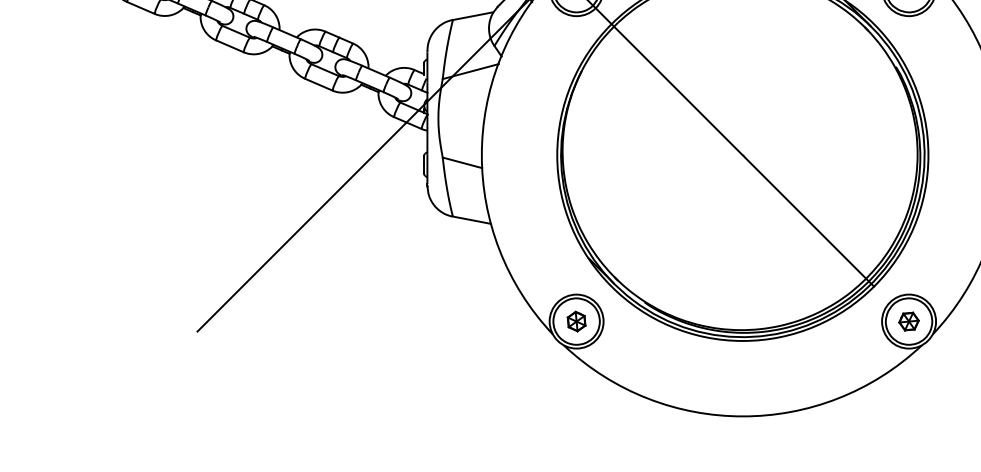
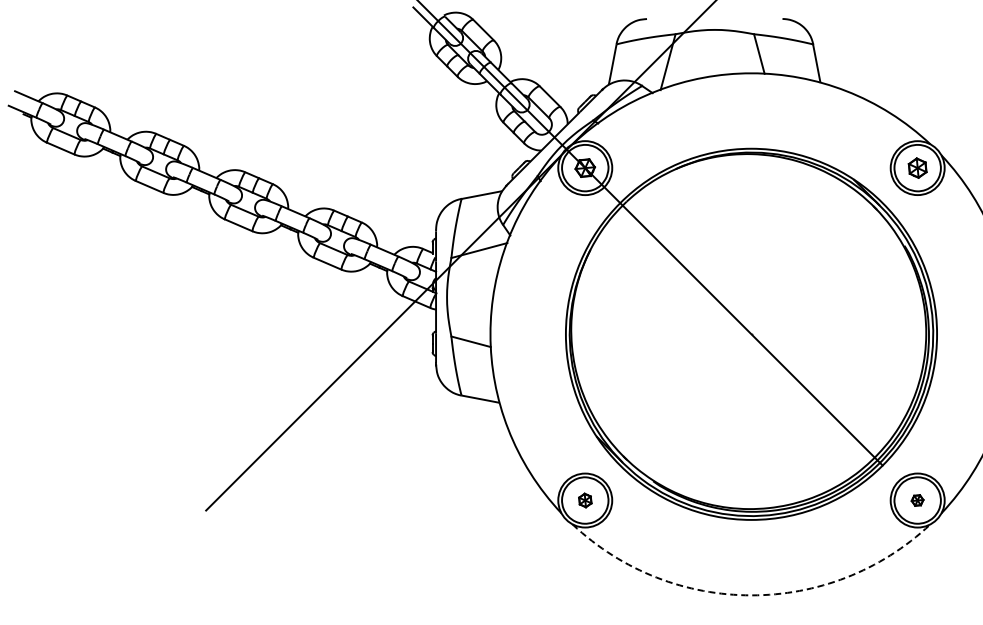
part: (576, 321) -> (585, 500), size x0.7
part: (908, 321) -> (917, 500), size x0.6
arc: (742, 416) -> (751, 595), solid -> dashed

